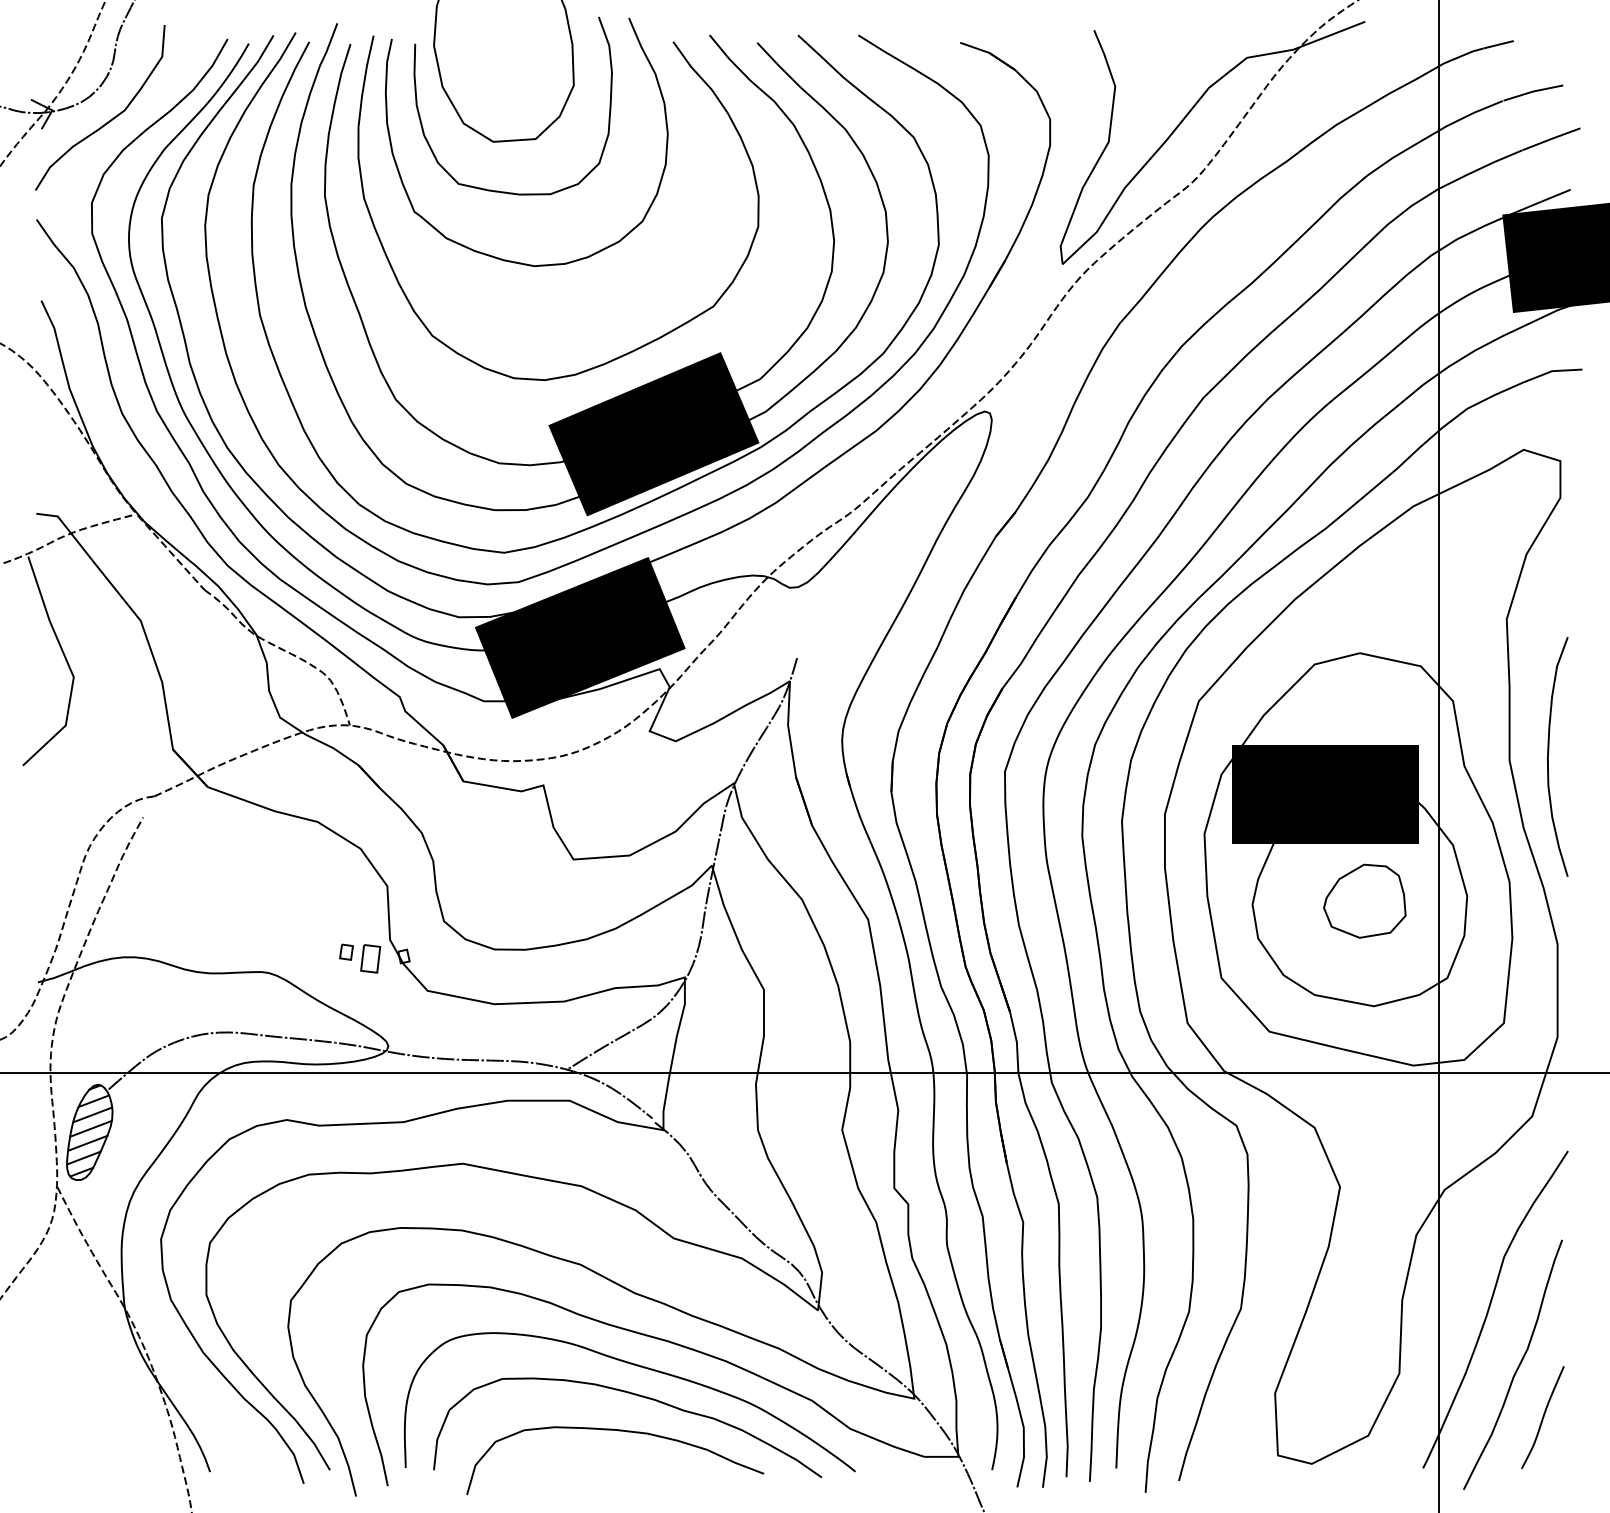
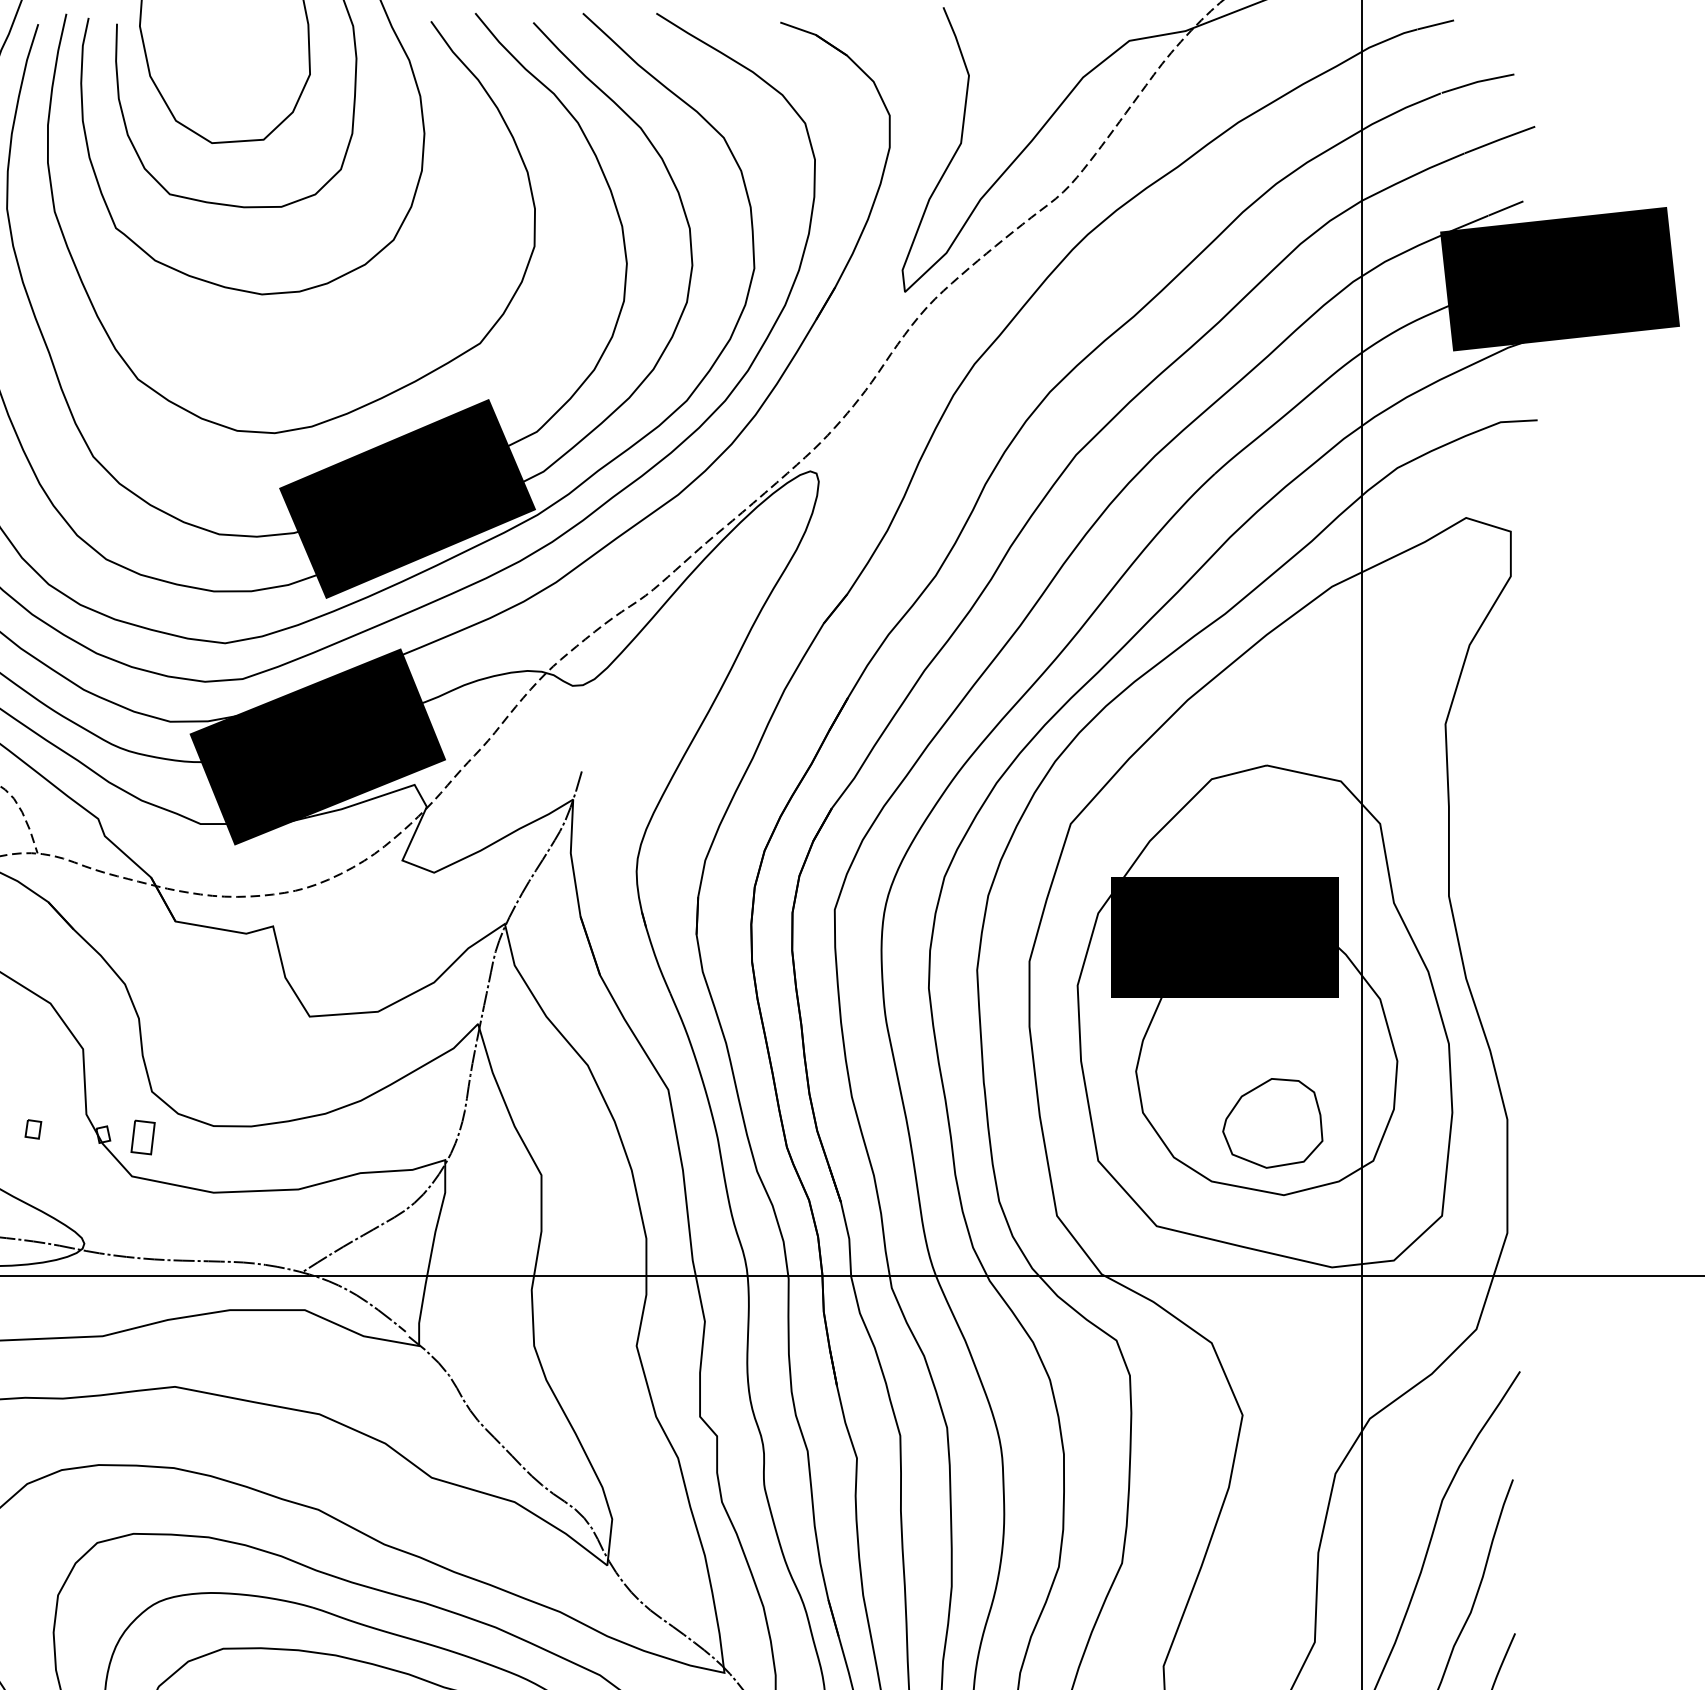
curve: (1548, 756) -> (1496, 891), removed
part: (1364, 900) -> (1272, 1122), moved
part: (370, 958) -> (142, 1137), moved

